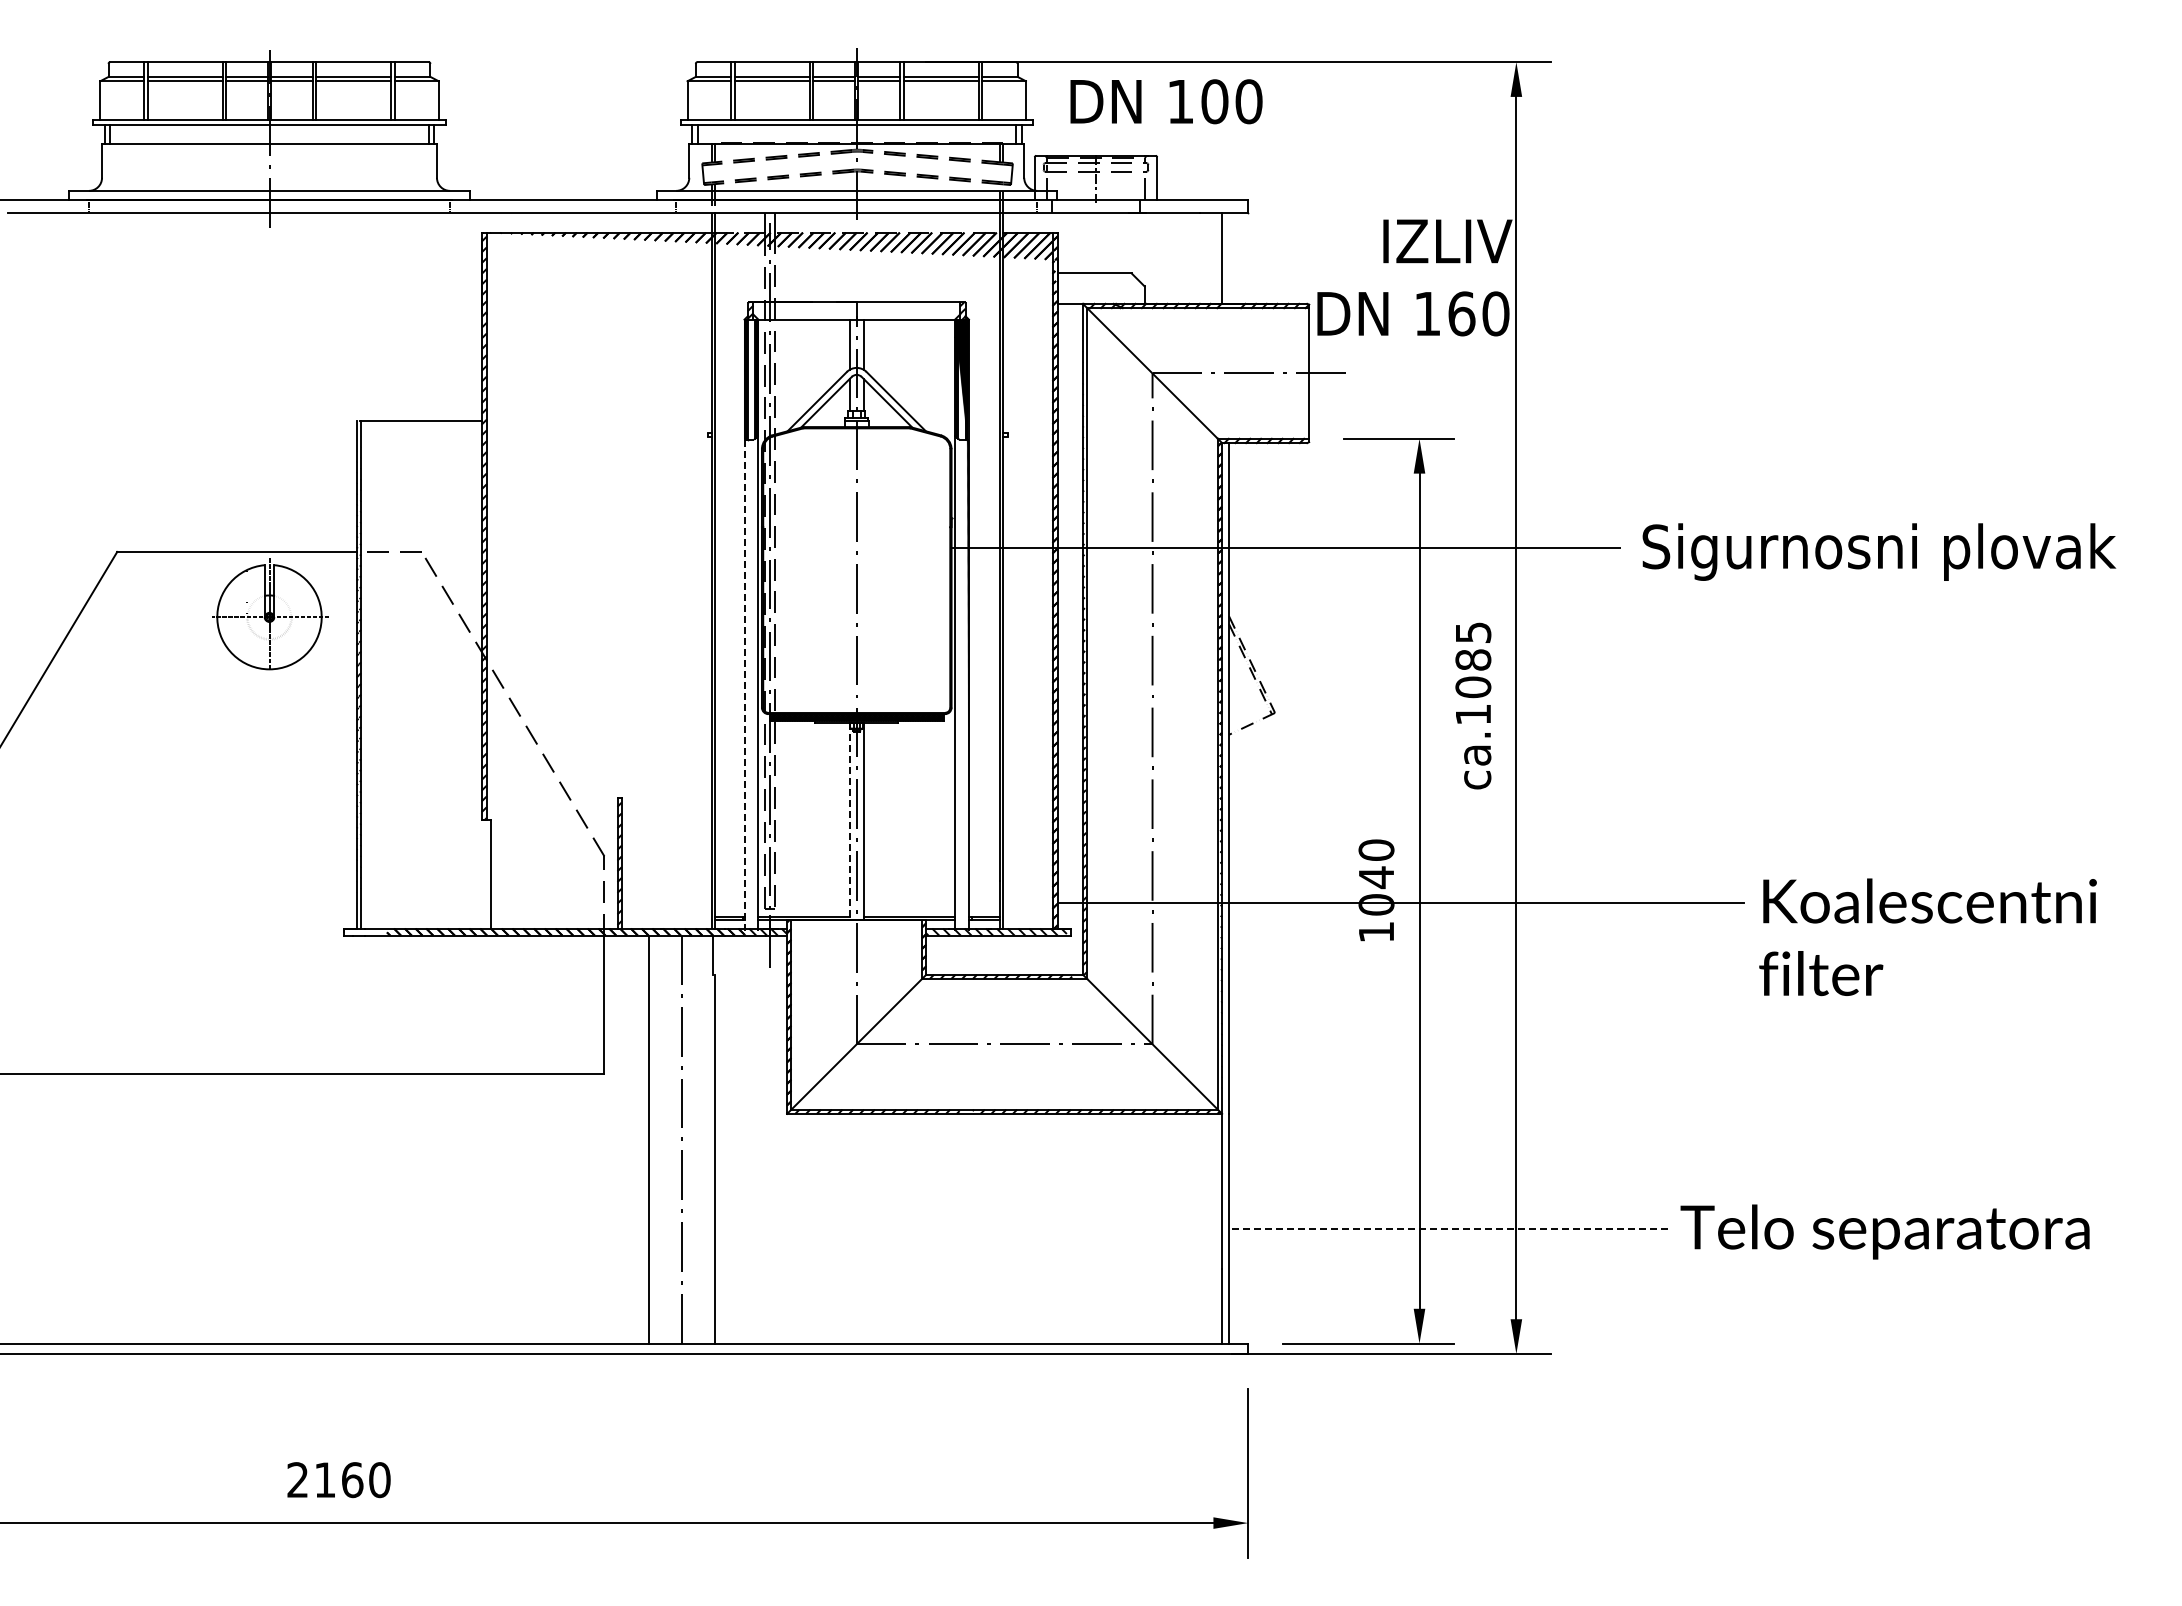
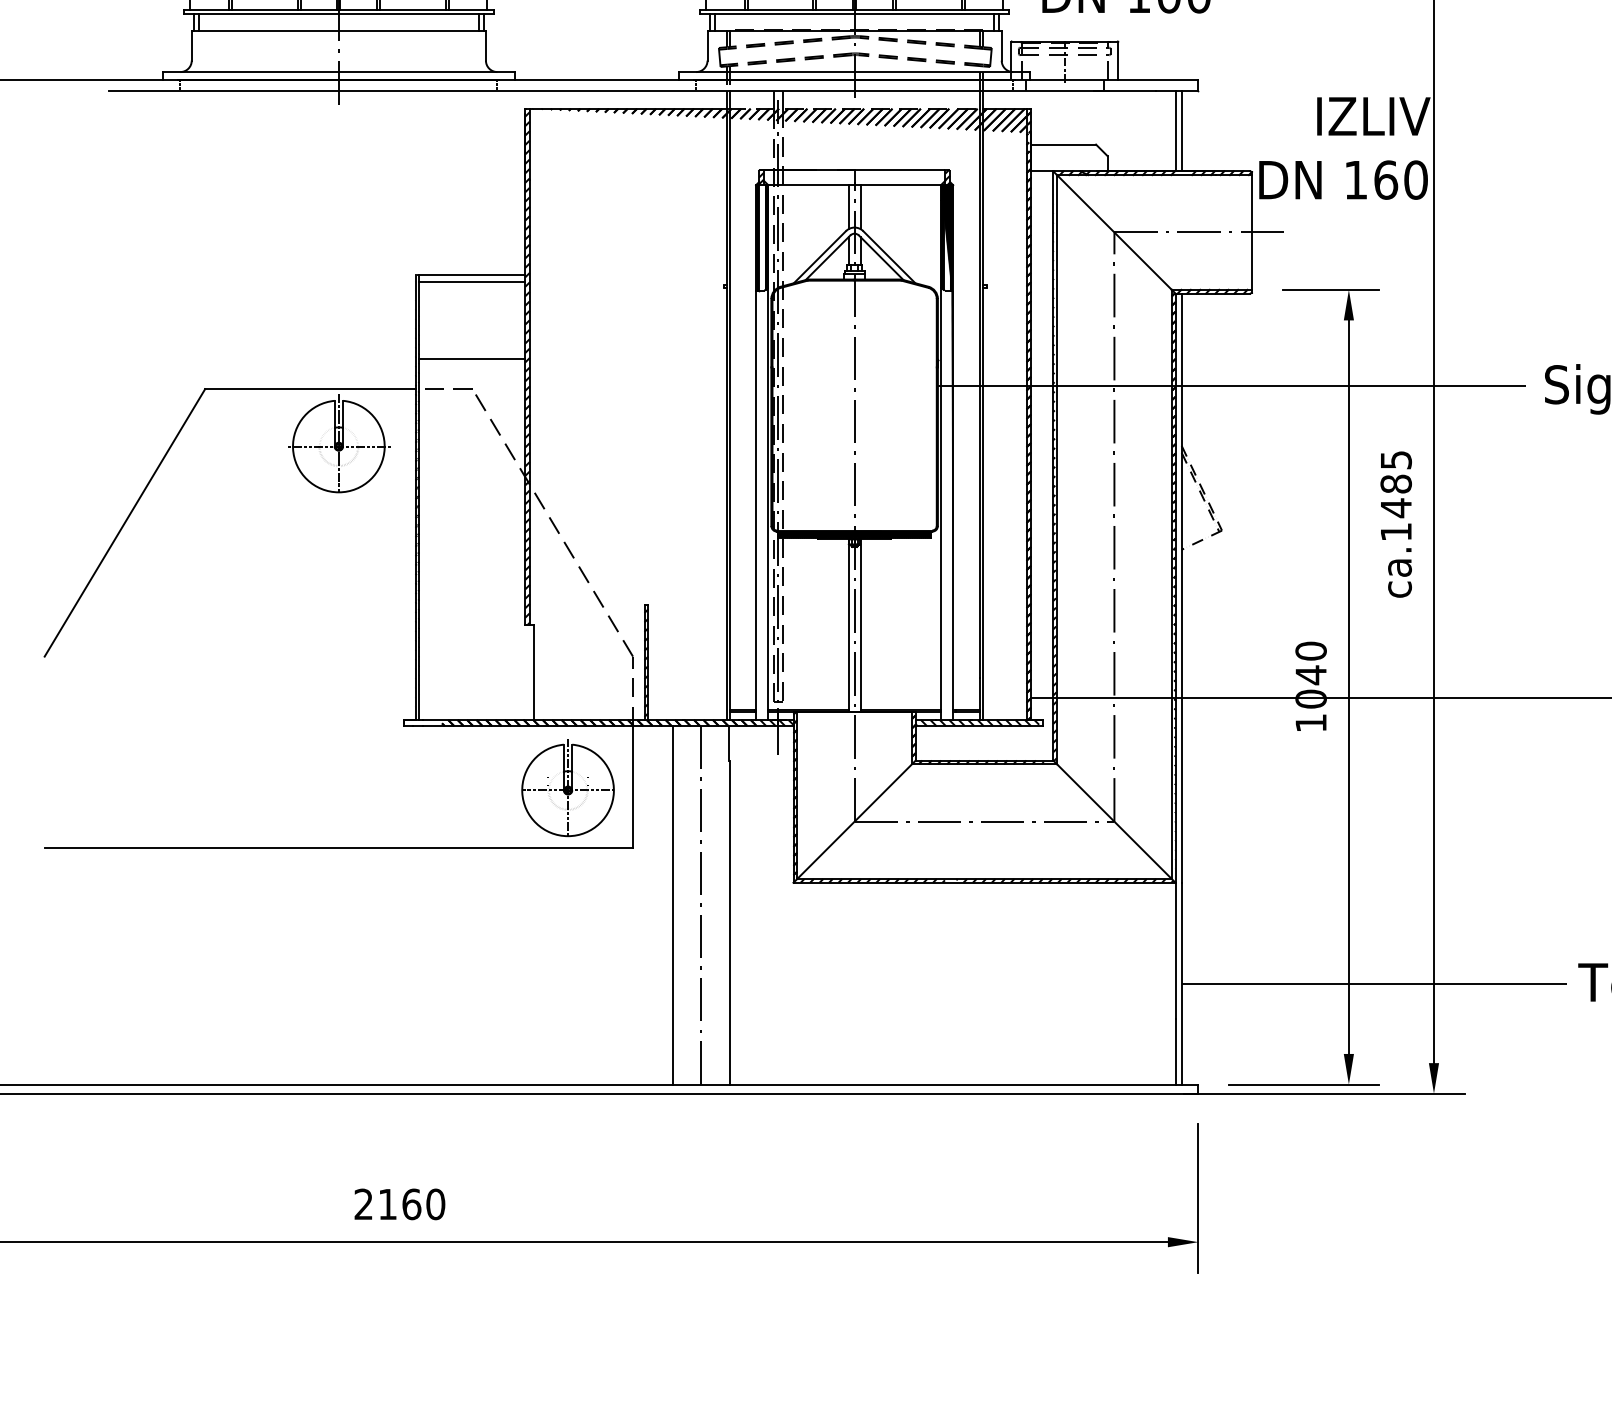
line: (1229, 257) -> (1182, 130), added
line: (421, 430) -> (472, 282), added
line: (421, 517) -> (472, 358), added
line: (744, 684) -> (756, 505), dashed -> solid
text: (1473, 687) -> (1396, 508), ca.1085 -> ca.1485
line: (849, 821) -> (848, 625), dashed -> solid
part: (530, 1005) -> (568, 787), added
line: (1448, 1228) -> (1374, 983), dashed -> solid

